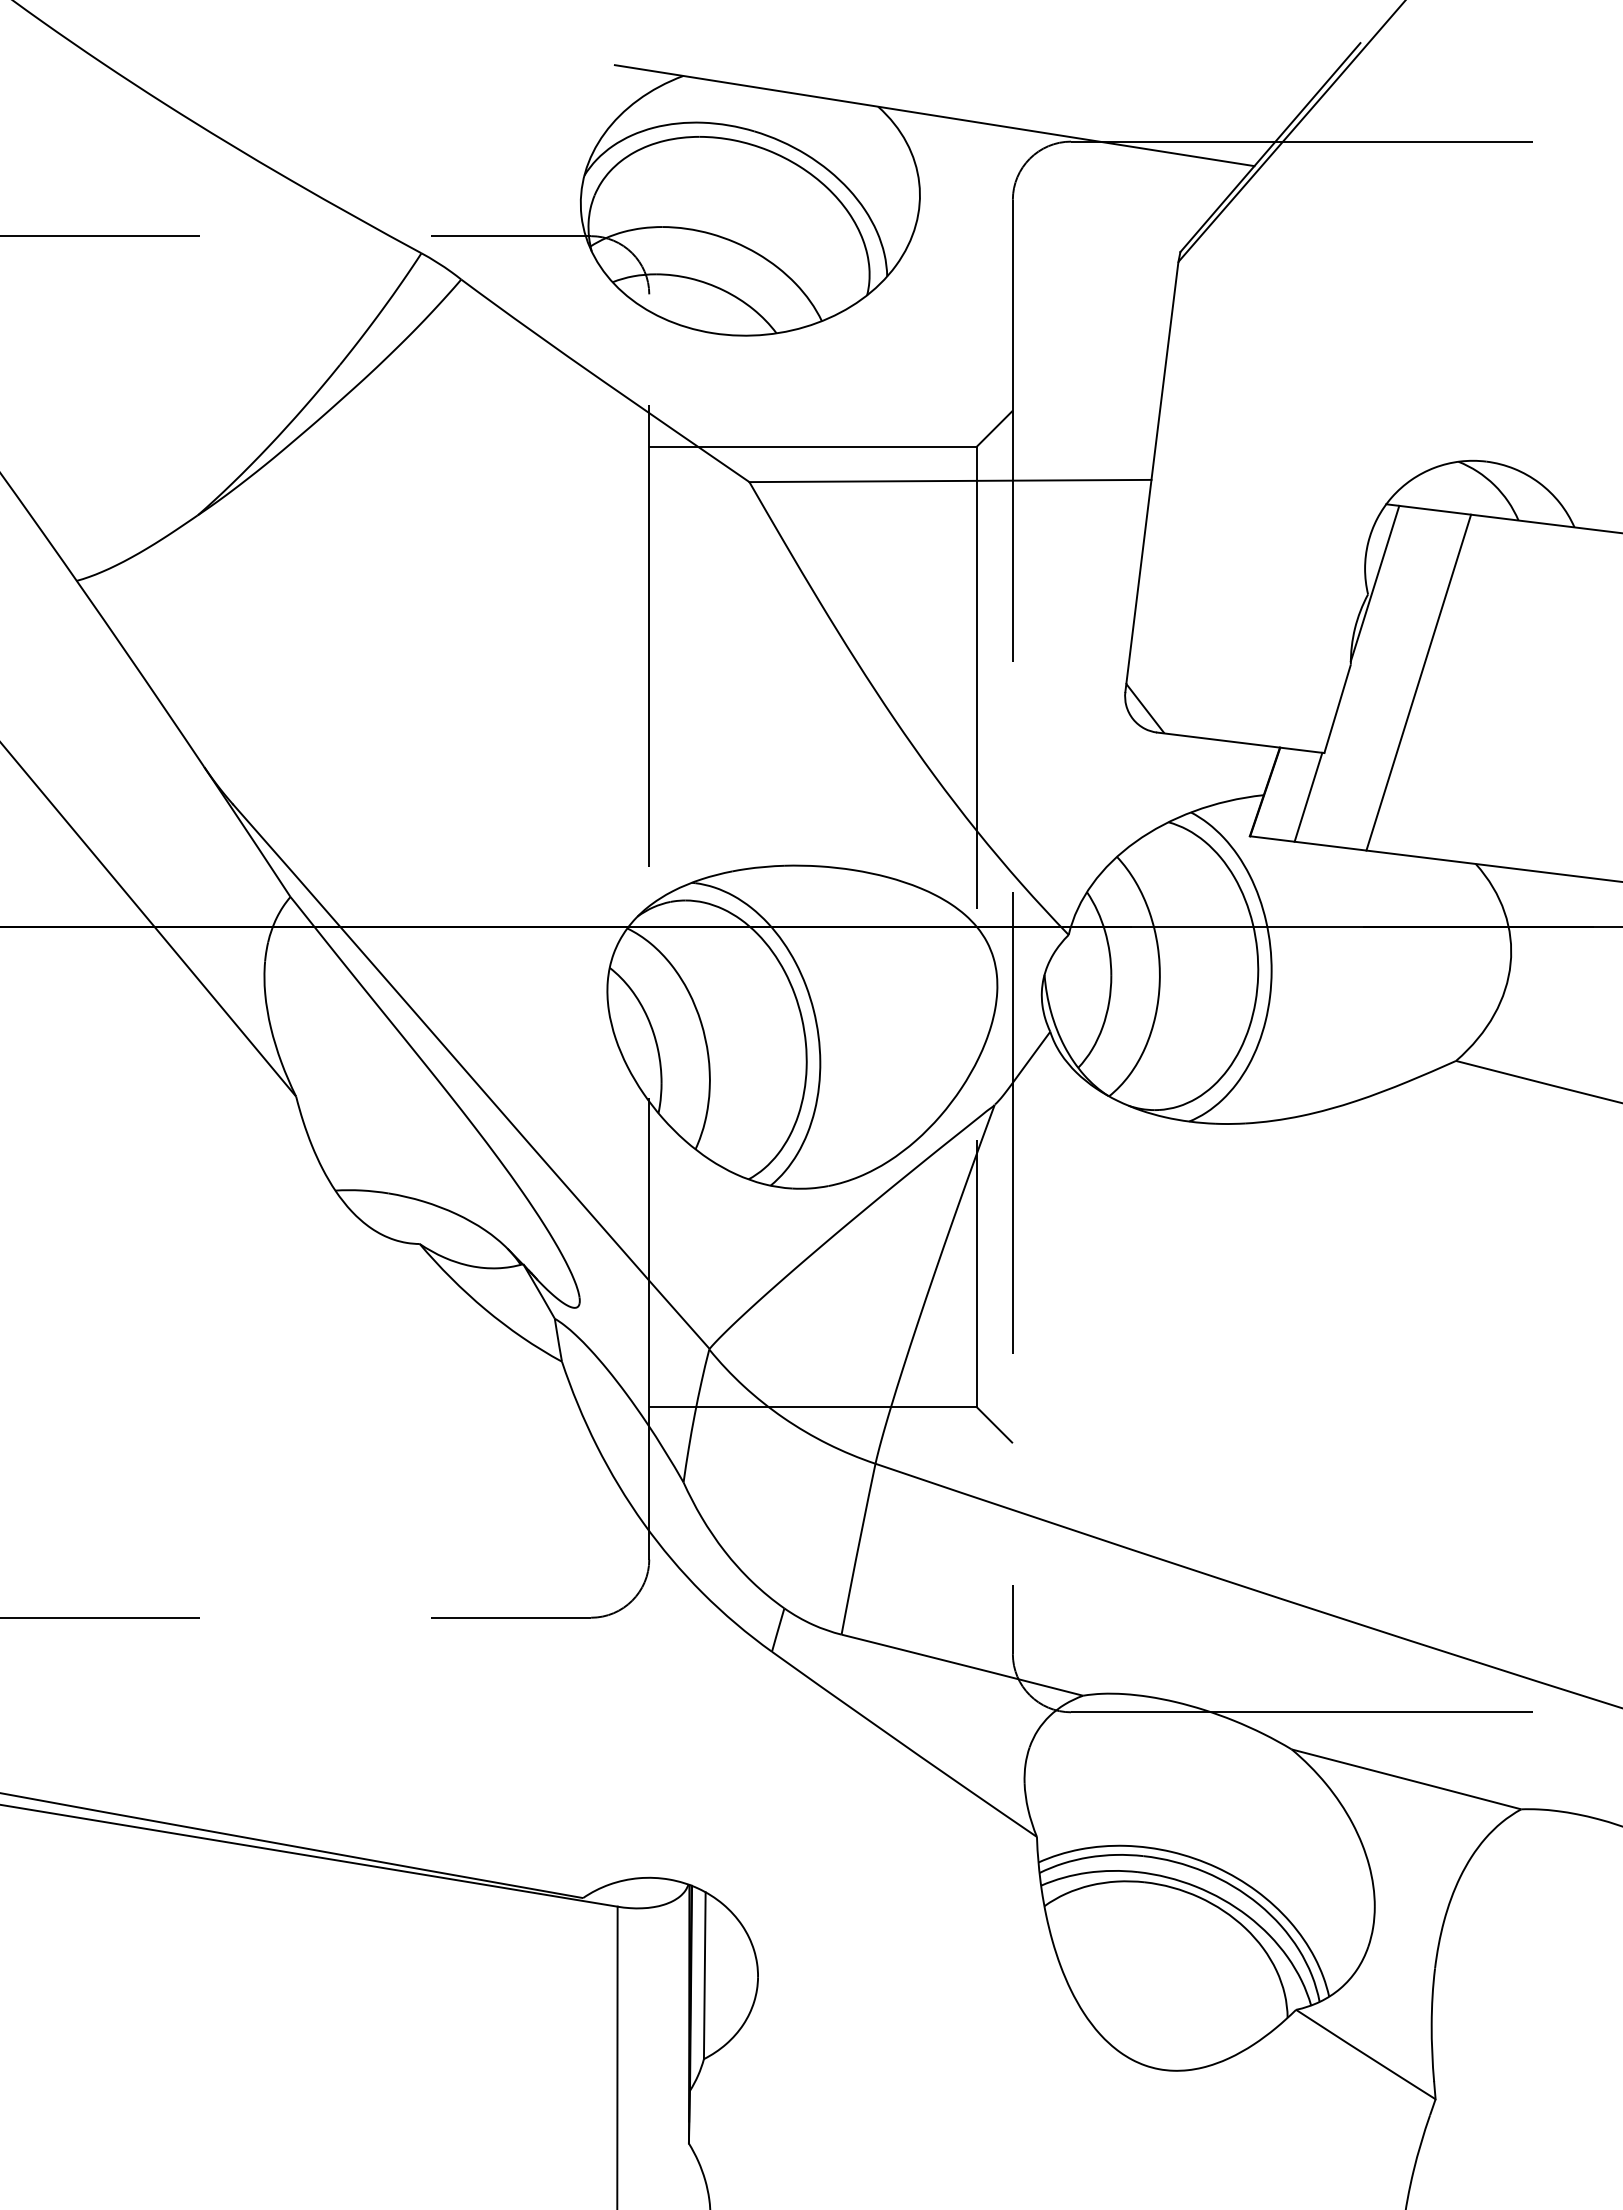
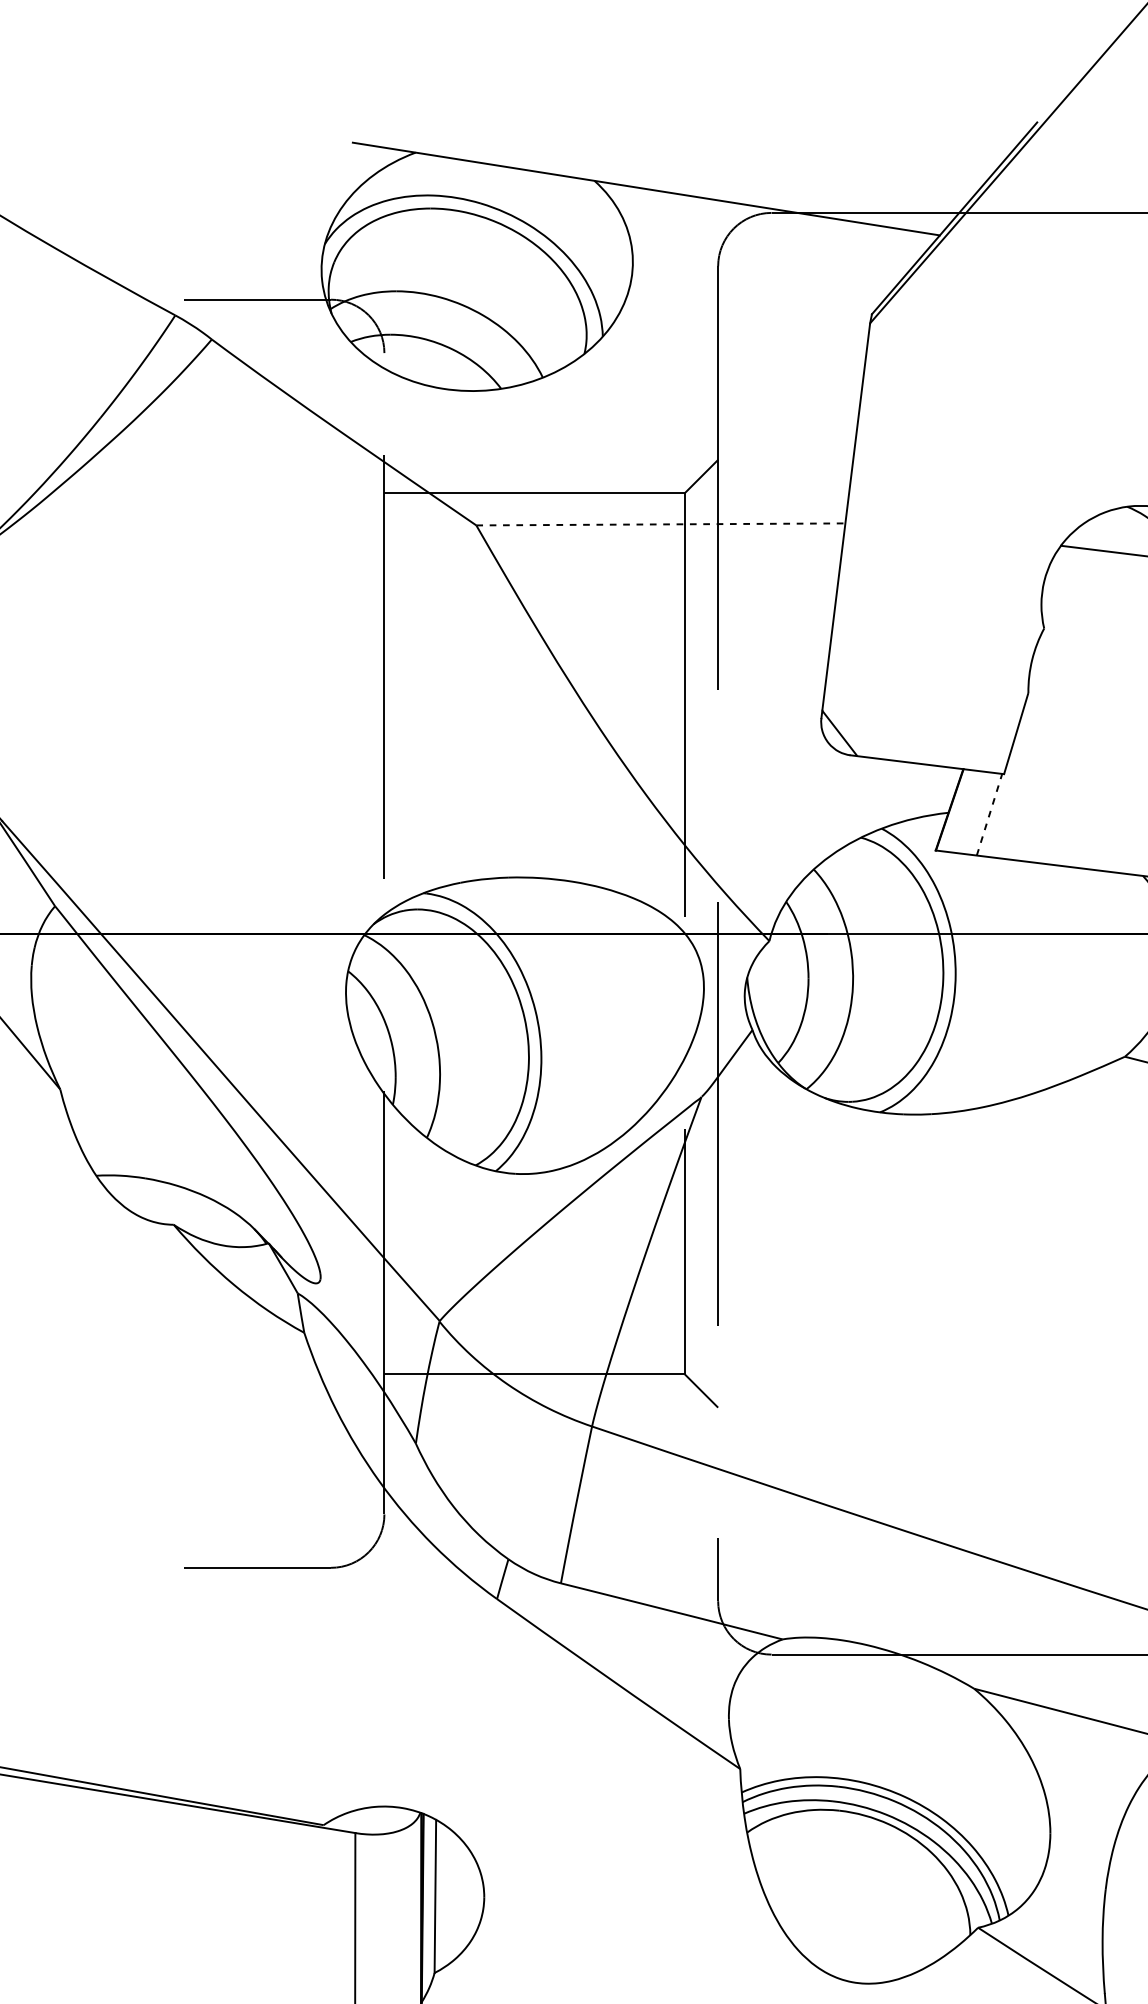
line: (950, 481) -> (660, 524), solid -> dashed
line: (1374, 583) -> (1050, 618), removed
line: (1418, 682) -> (1090, 709), removed
line: (1308, 797) -> (989, 814), solid -> dashed

